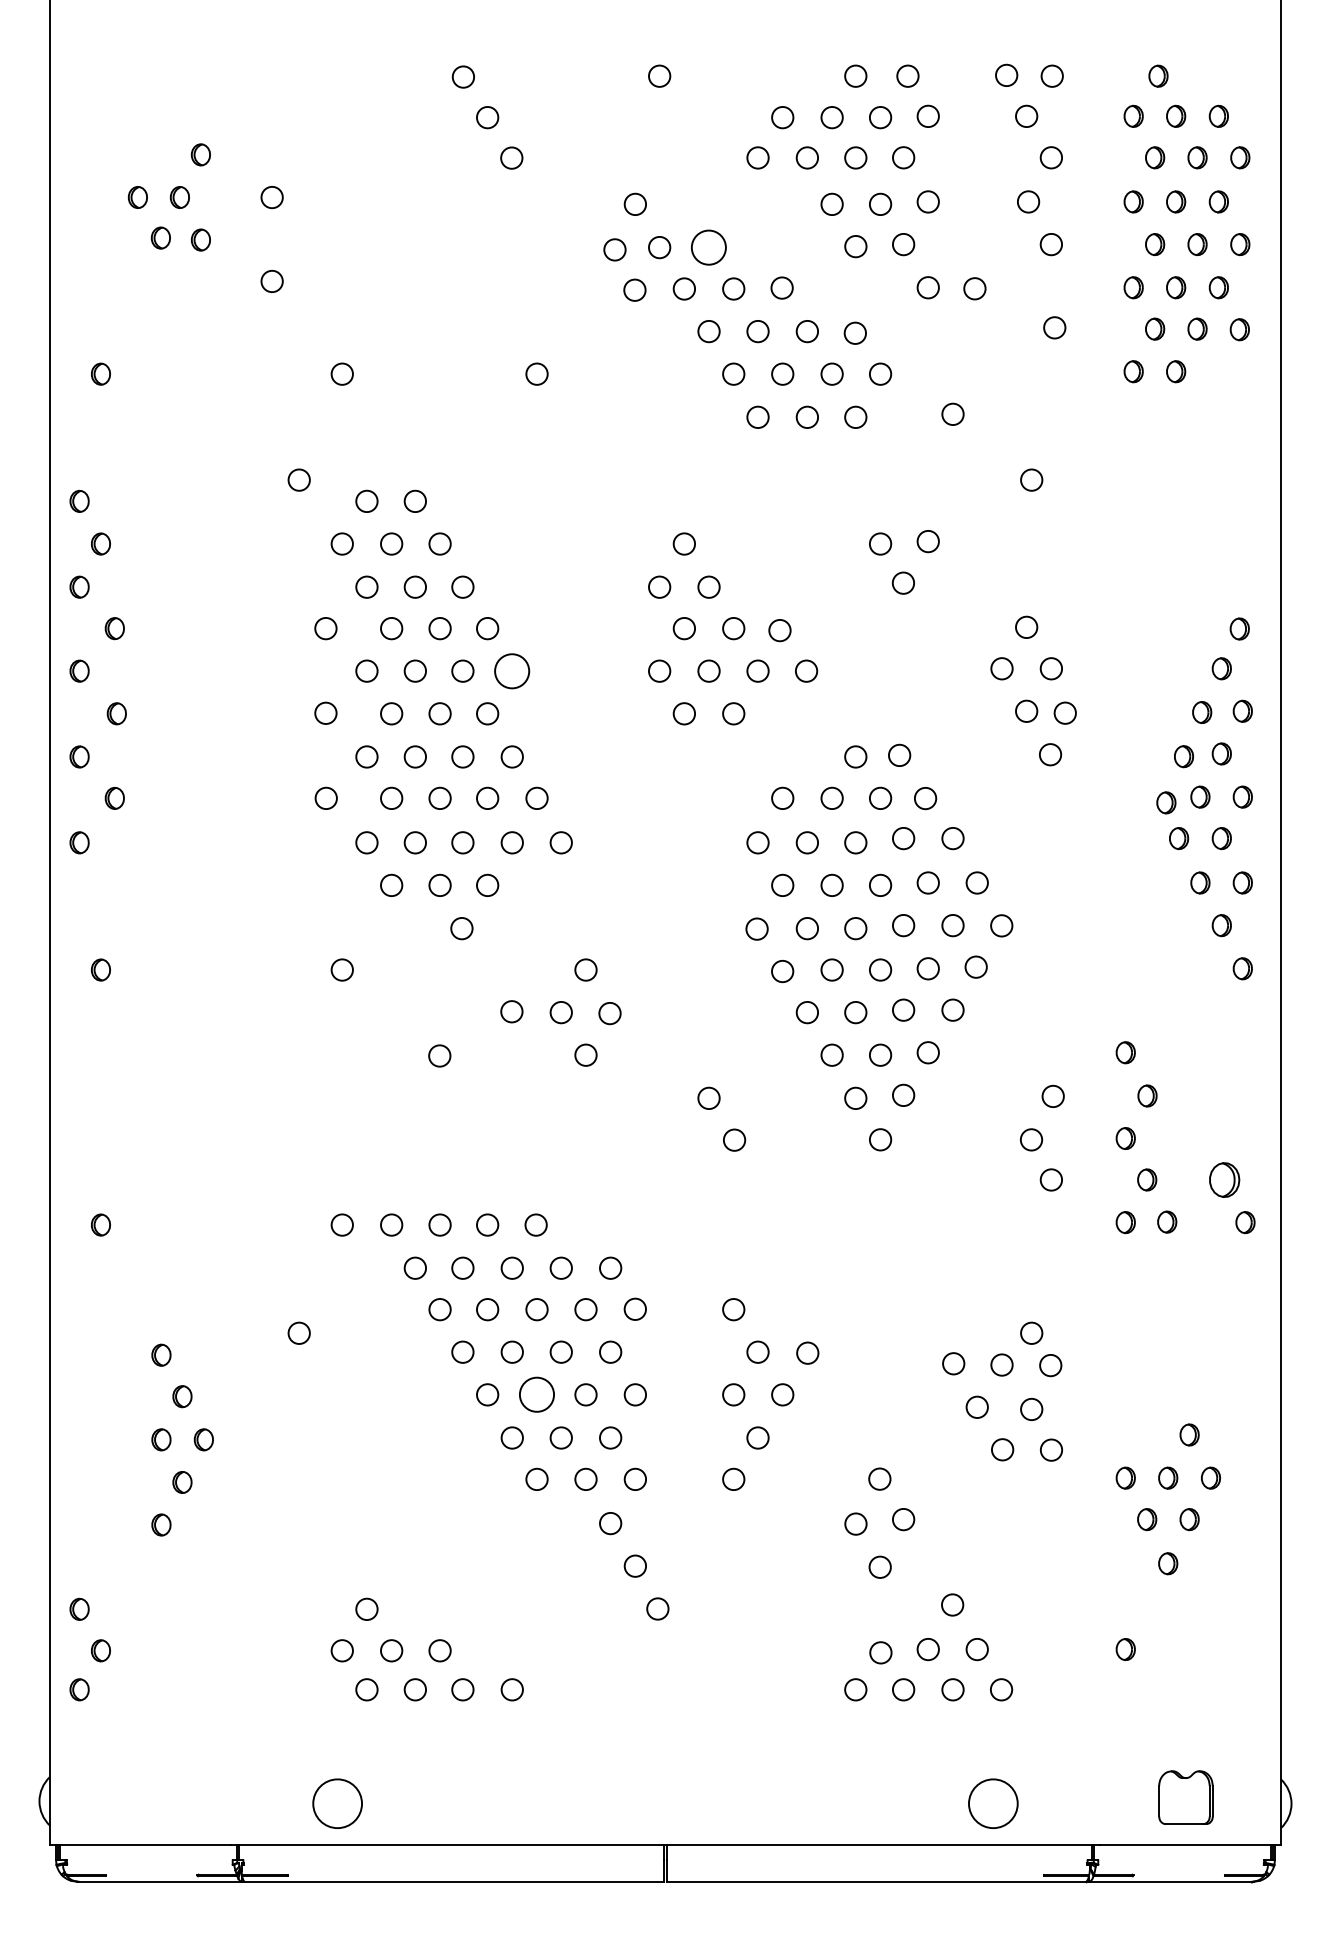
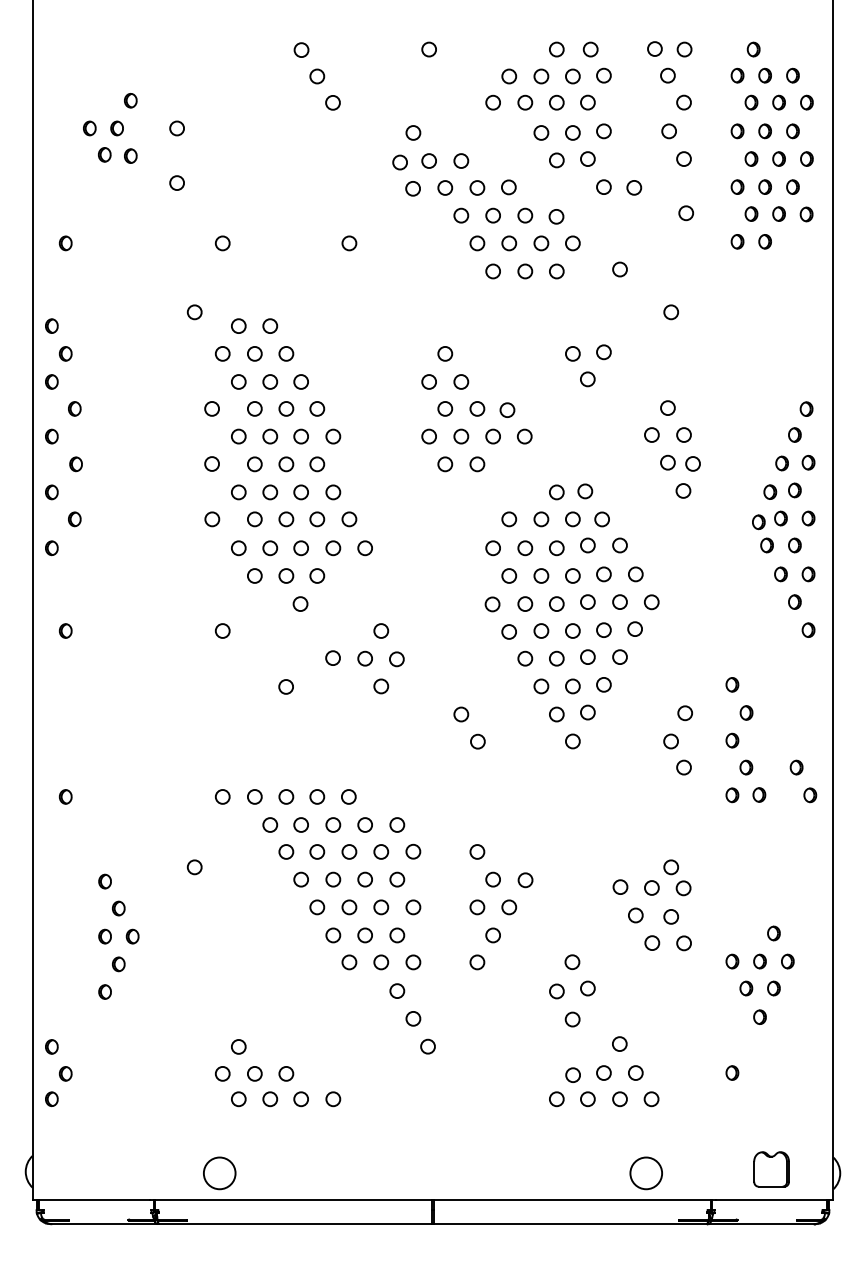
circle: (709, 246) -> (461, 160), size x0.62
circle: (512, 671) -> (333, 436), size x0.62
part: (1224, 1179) -> (796, 767), size x0.62
circle: (537, 1395) -> (349, 907), size x0.62

